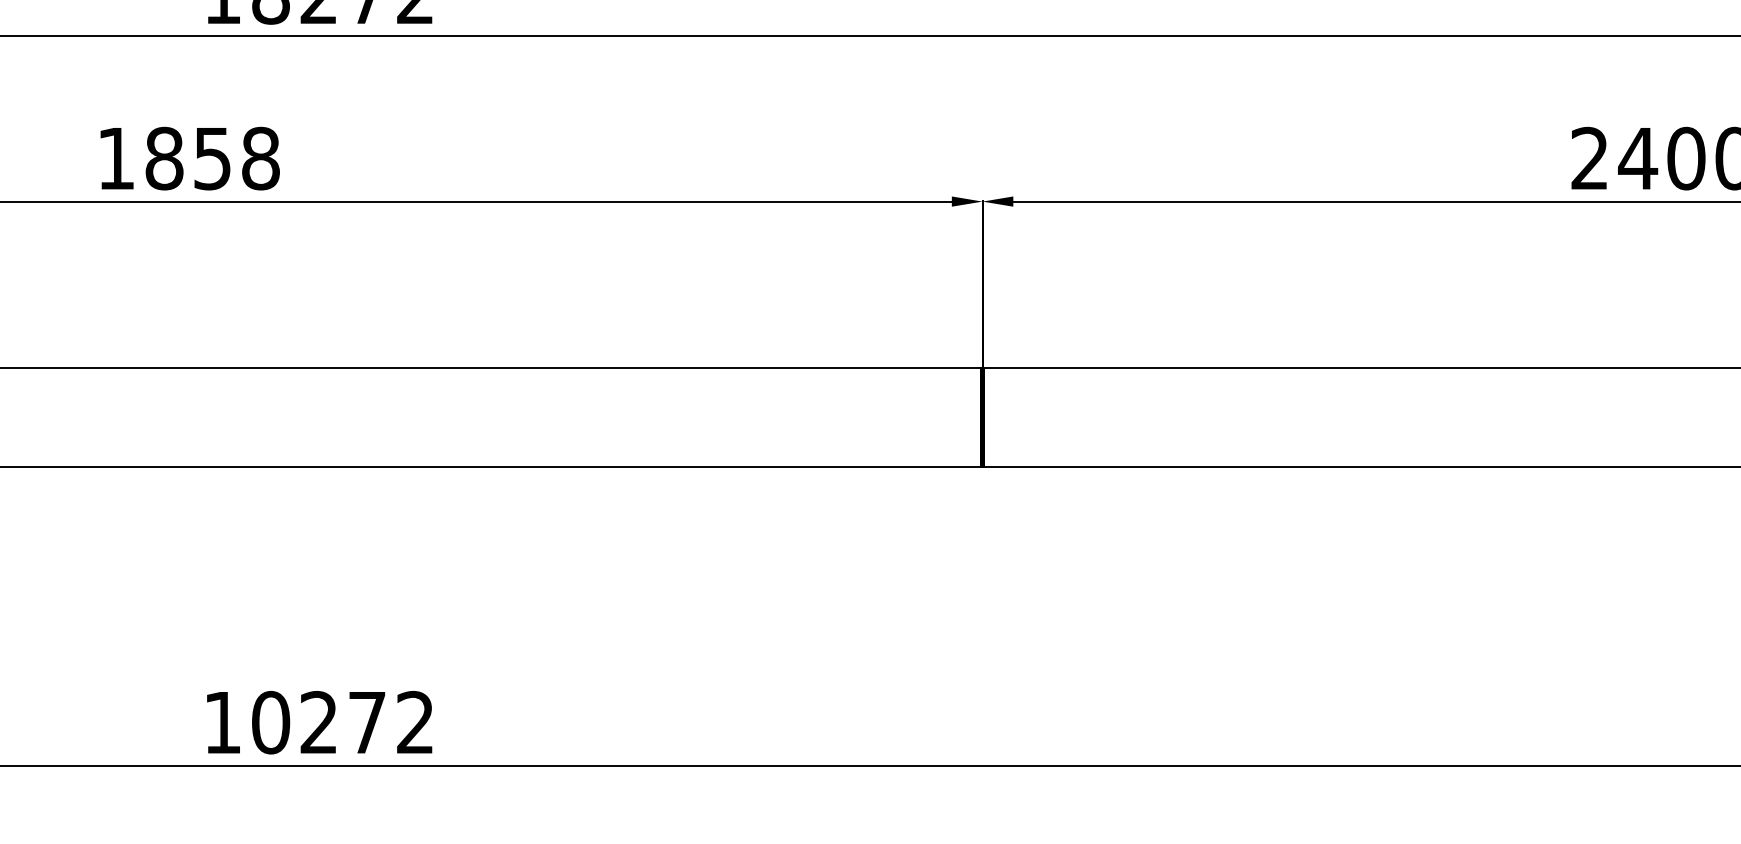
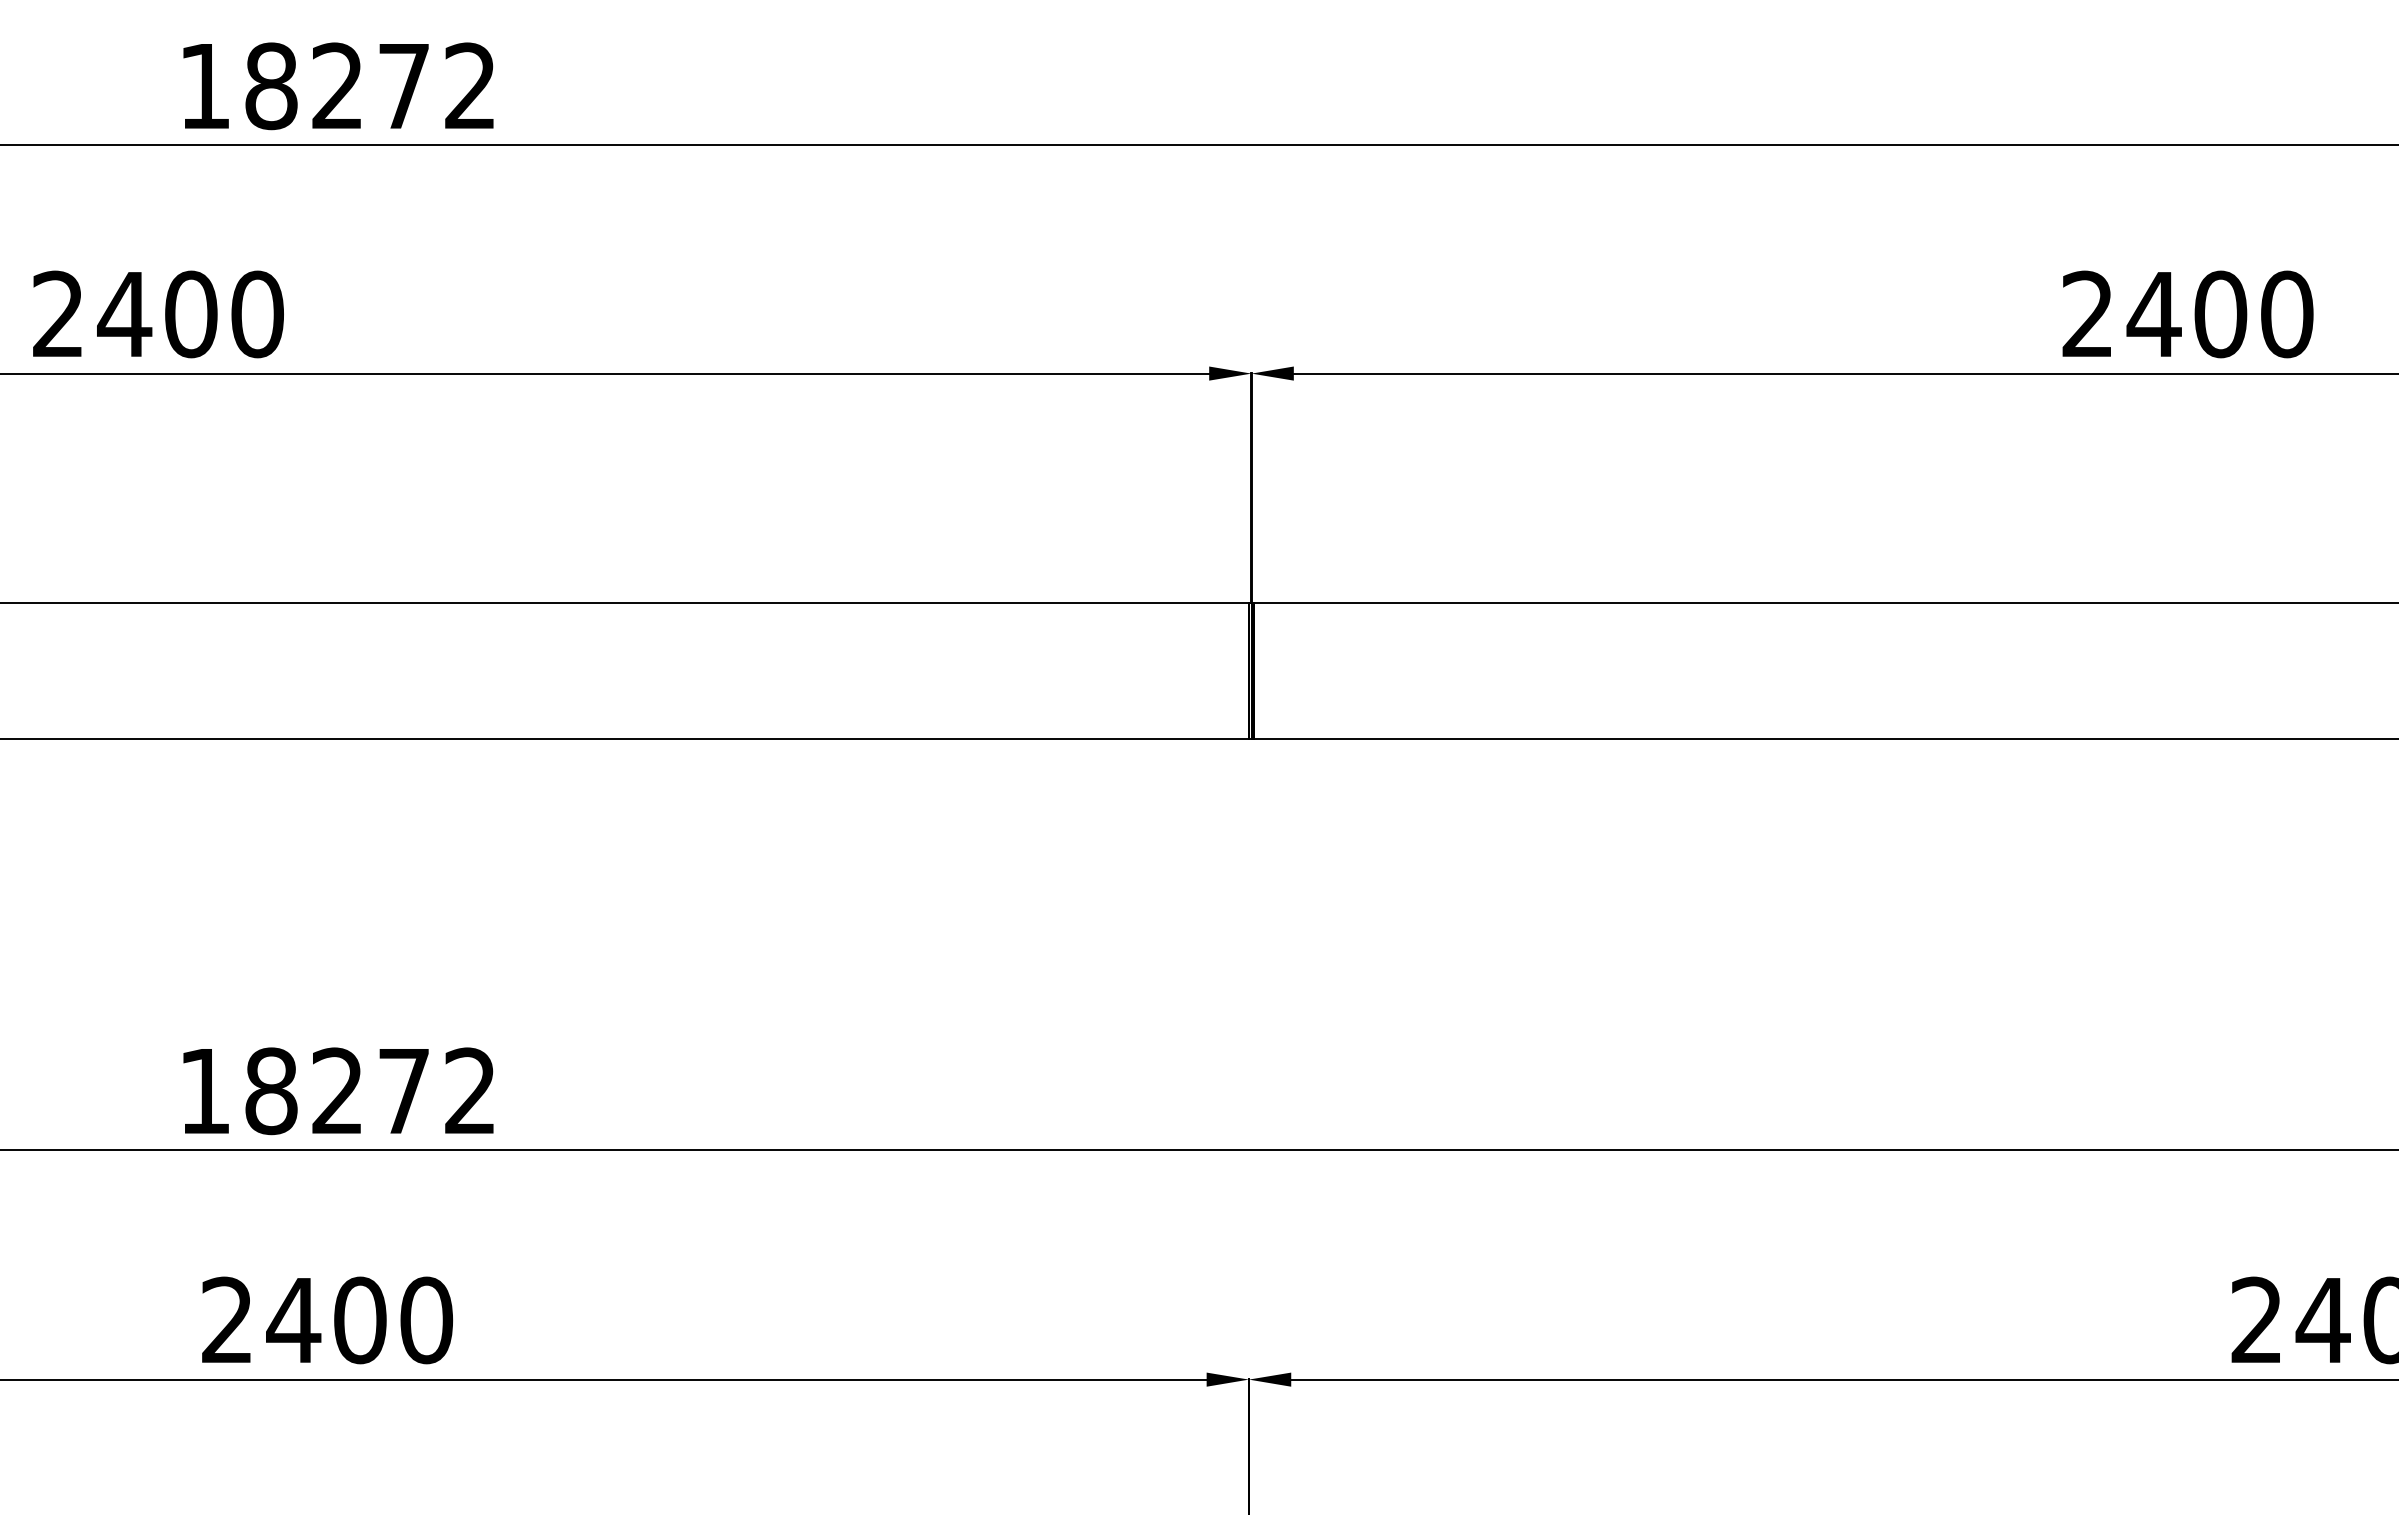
text: (188, 158) -> (158, 314), 1858 -> 2400
text: (271, 722) -> (271, 1090), 10272 -> 18272

